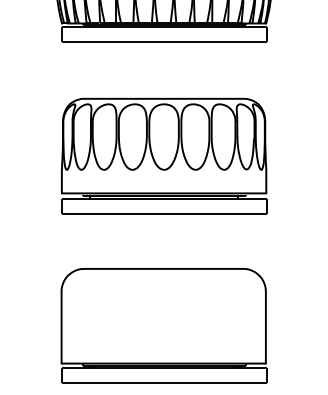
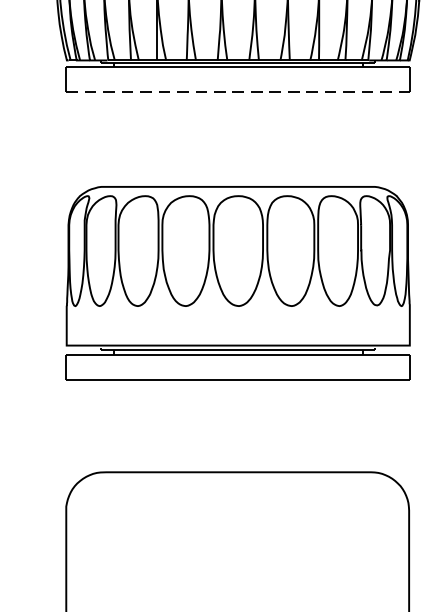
line: (164, 42) -> (238, 92), solid -> dashed

